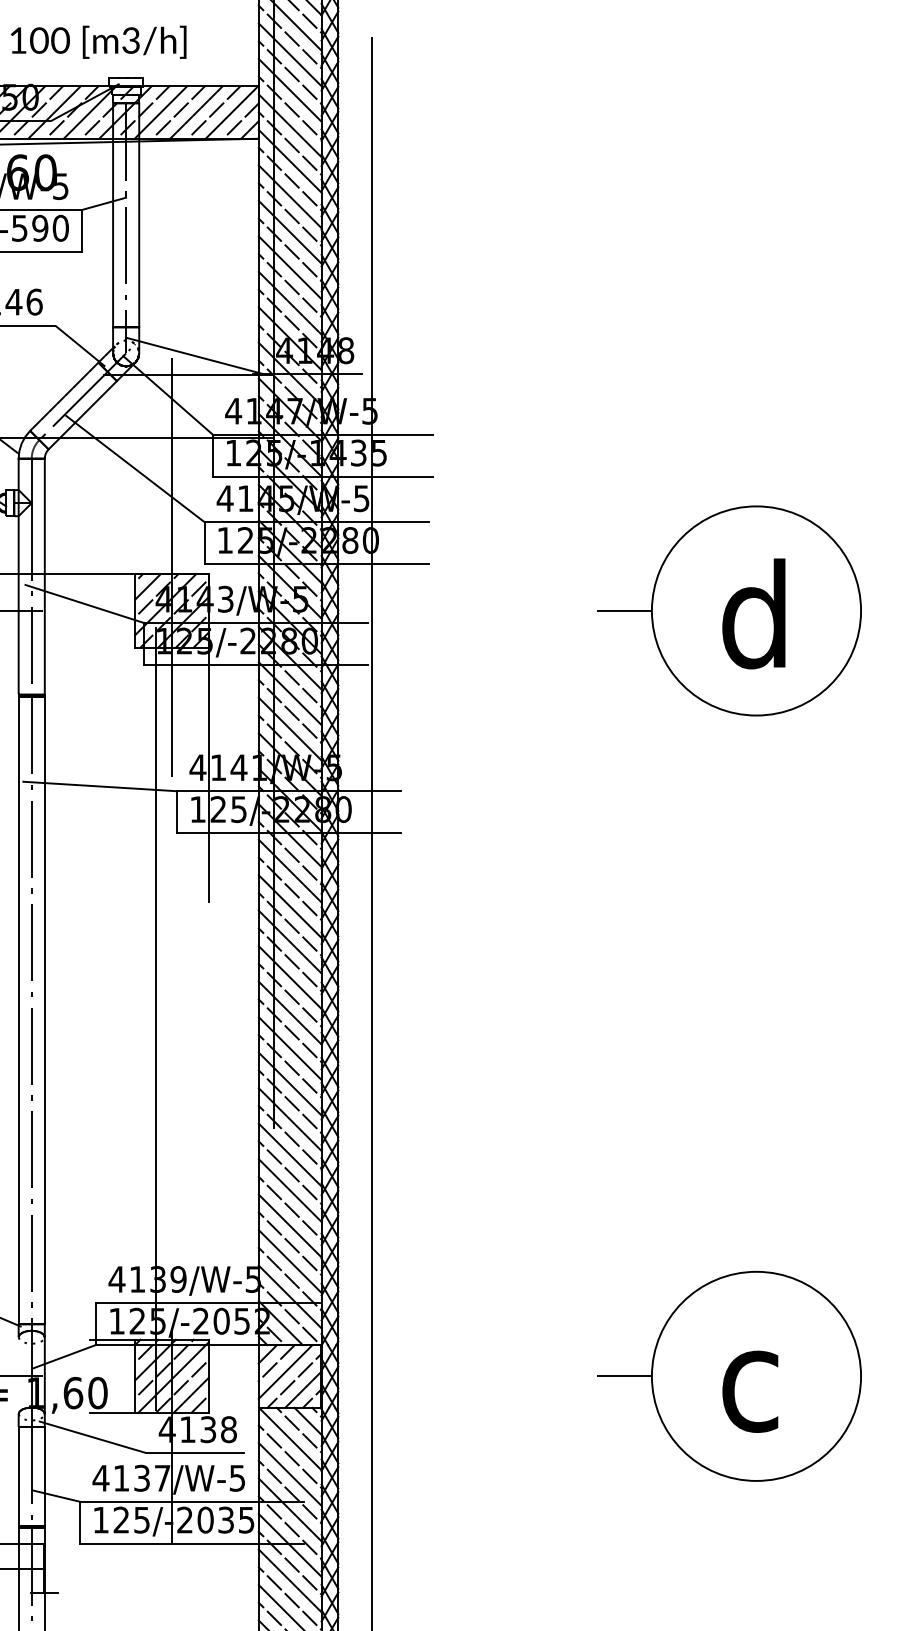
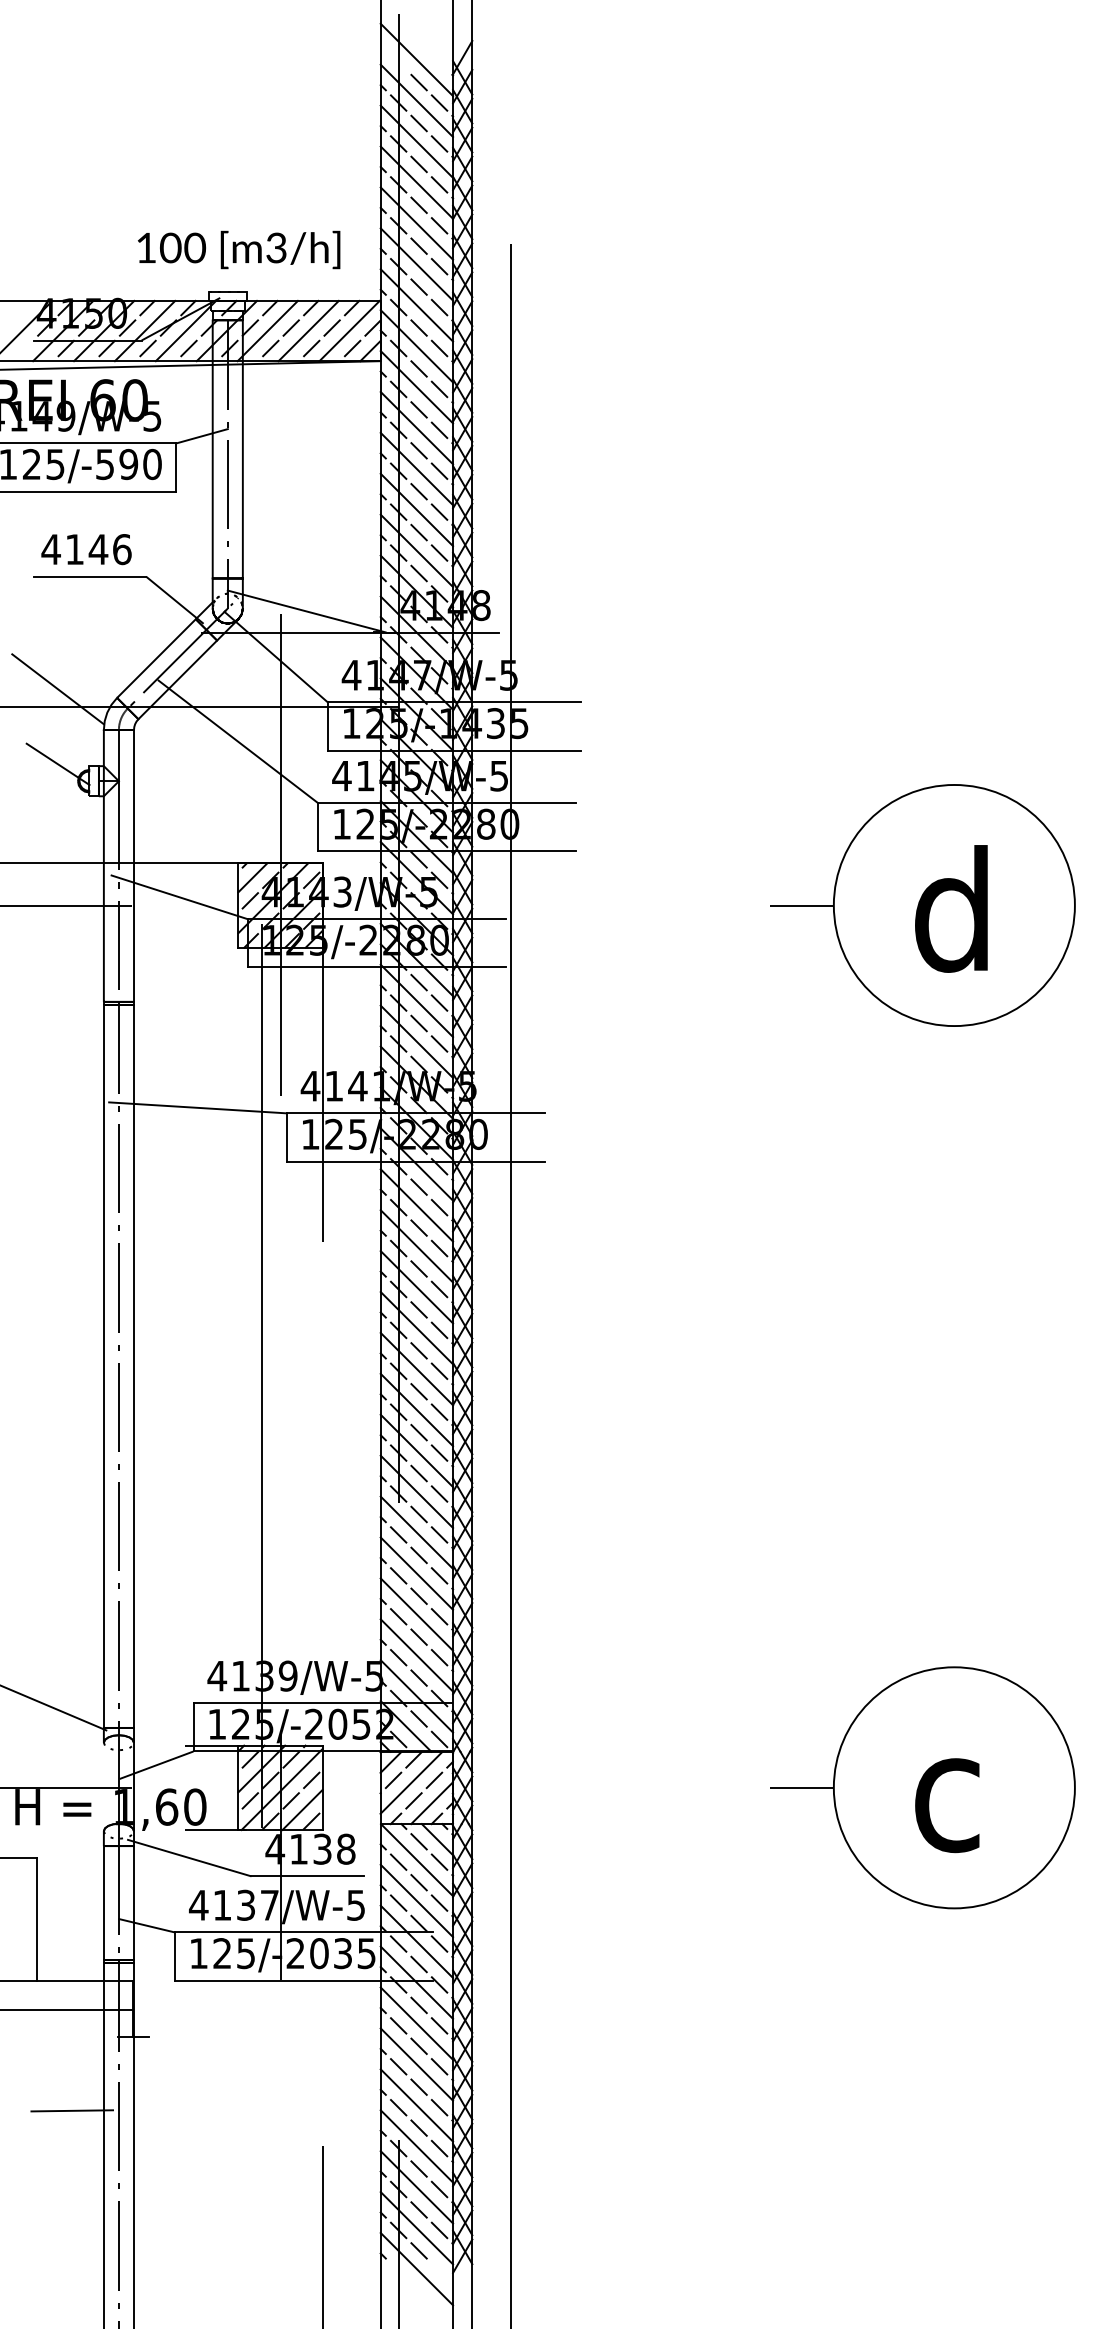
text: (99, 41) -> (239, 249), moved

